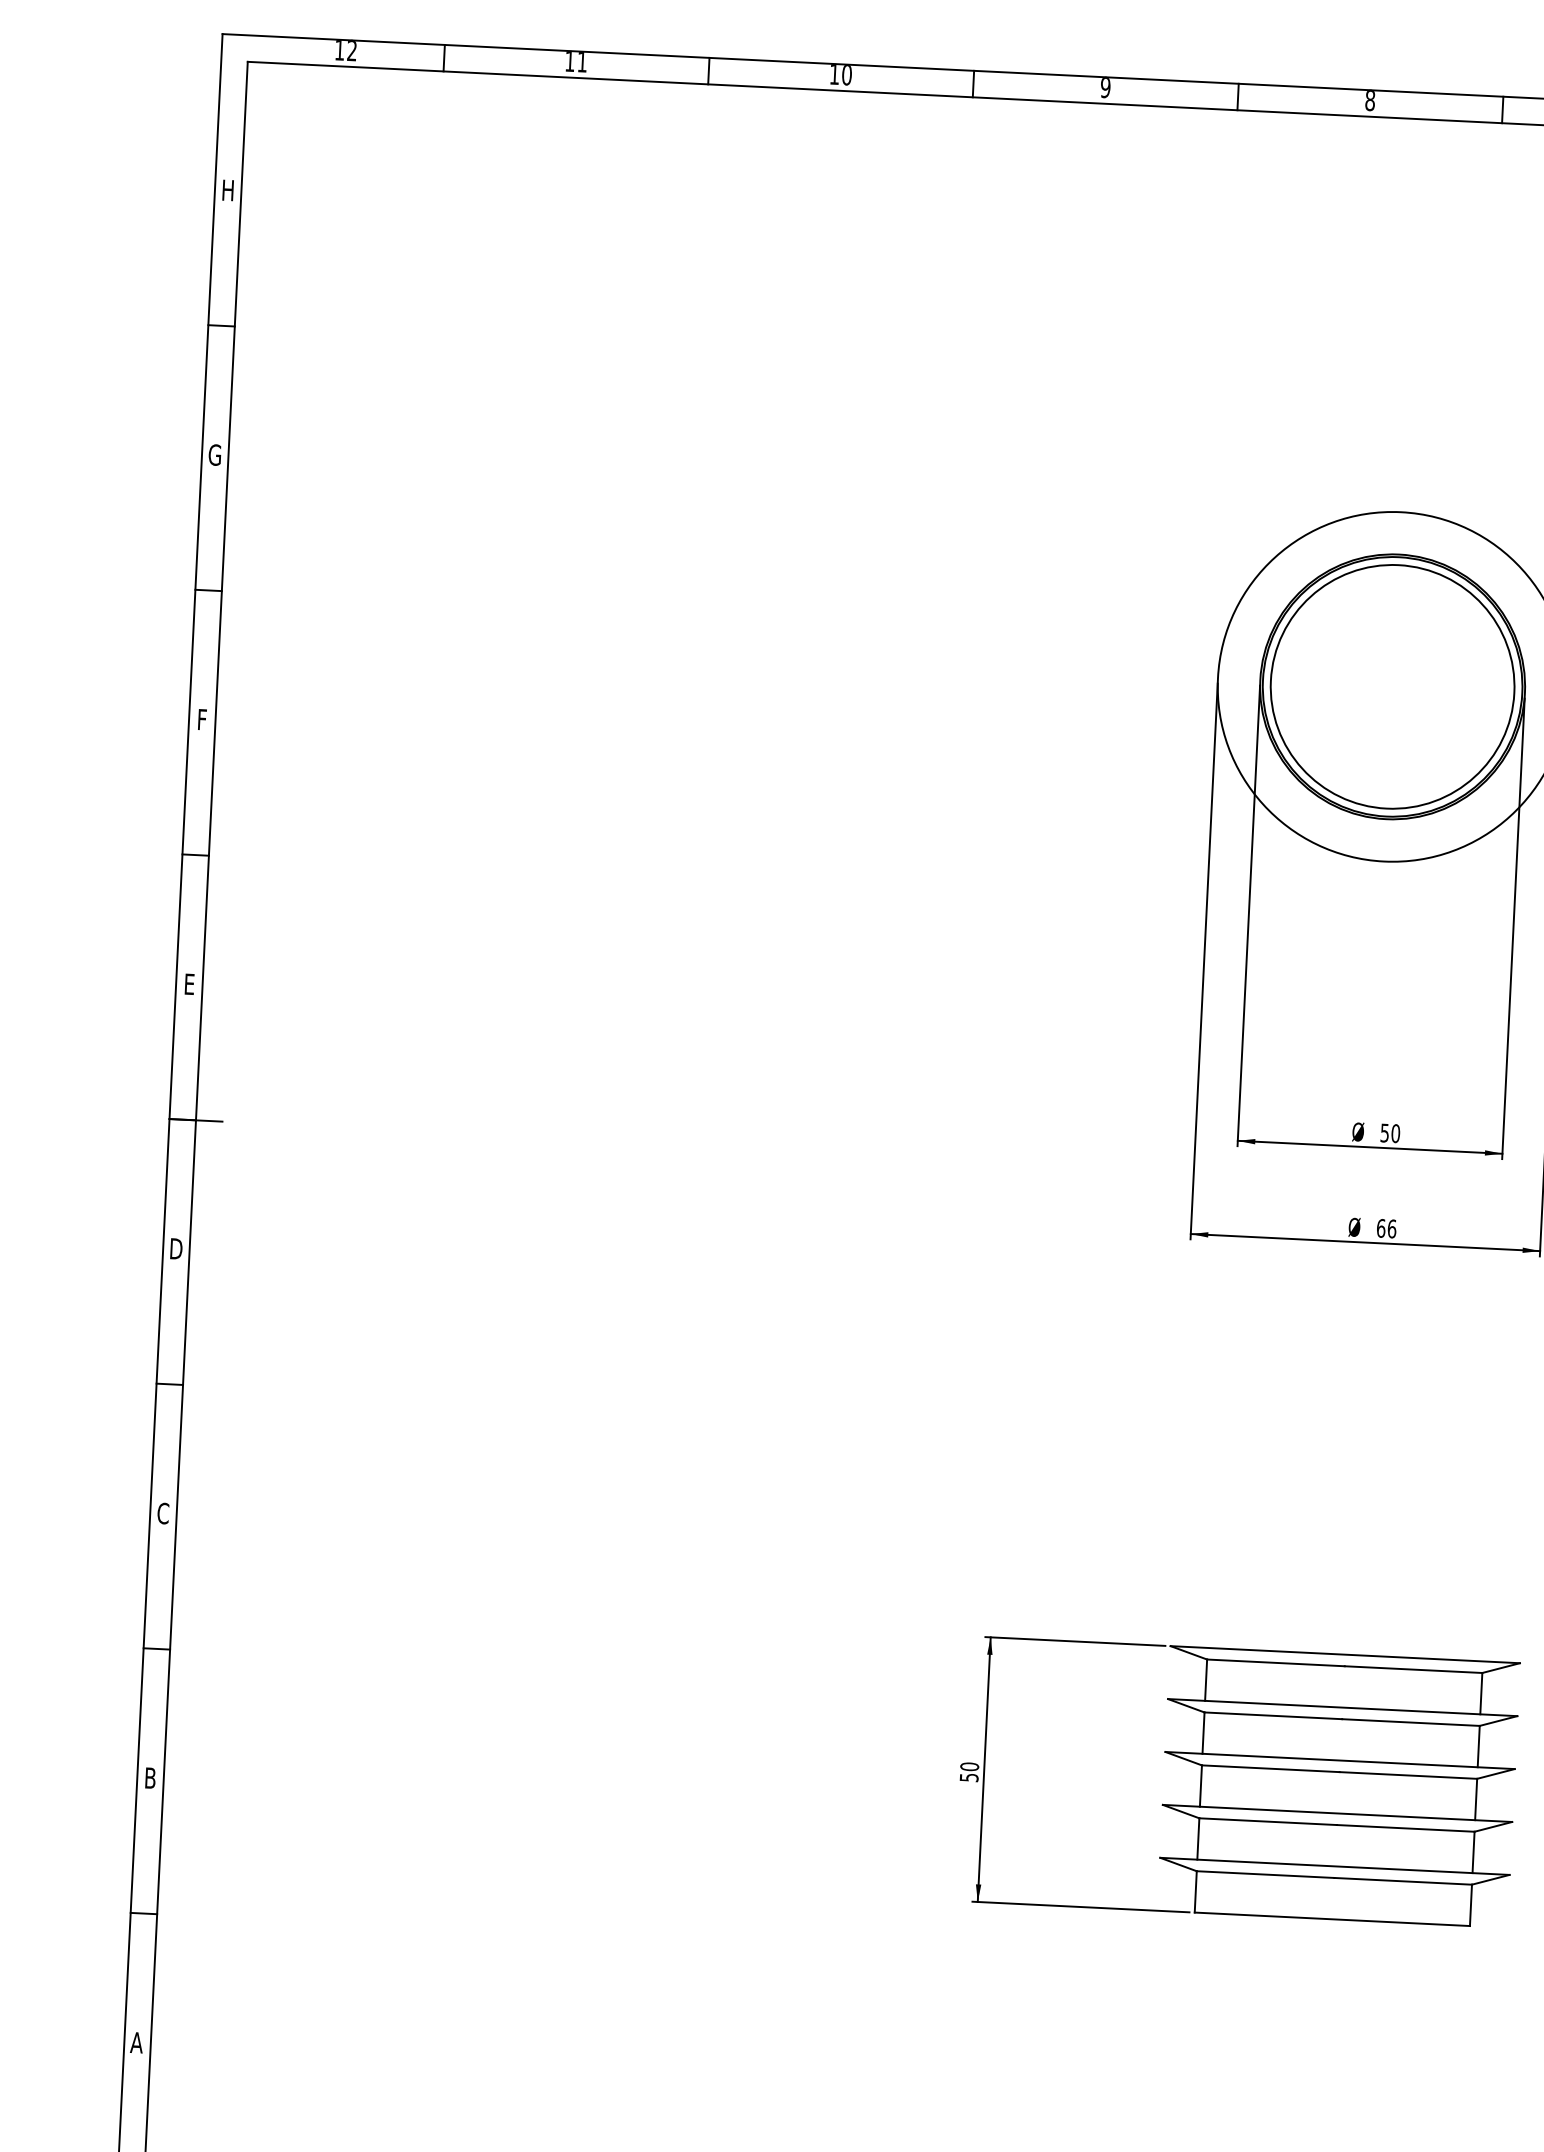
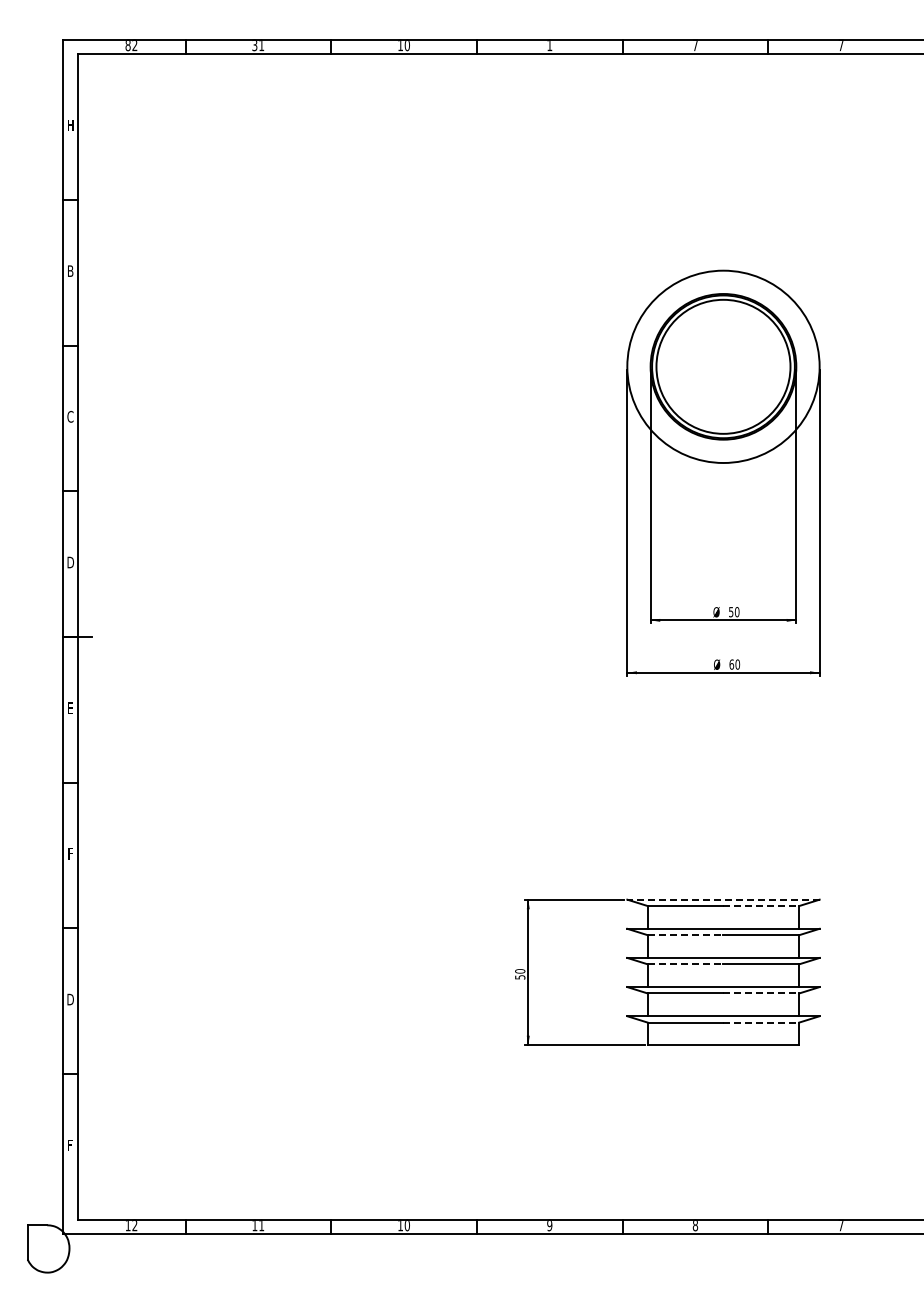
text: (338, 52) -> (127, 46), 12 -> 82
text: (569, 63) -> (254, 46), 11 -> 31
text: (1105, 89) -> (549, 46), 9 -> 1
text: (1370, 102) -> (695, 46), 8 -> 7
text: (215, 455) -> (70, 271), G -> B
text: (202, 719) -> (70, 416), F -> C
text: (189, 984) -> (70, 562), E -> D
text: (1391, 1228) -> (737, 664), 66 -> 60
text: (176, 1247) -> (70, 707), D -> E
text: (163, 1512) -> (70, 853), C -> F
line: (1343, 1654) -> (722, 899), solid -> dashed
line: (1413, 1670) -> (761, 906), solid -> dashed
line: (1273, 1716) -> (685, 935), solid -> dashed
line: (1270, 1769) -> (685, 964), solid -> dashed
text: (150, 1777) -> (70, 999), B -> D
line: (1406, 1828) -> (761, 993), solid -> dashed
line: (1403, 1881) -> (761, 1022), solid -> dashed
text: (135, 2041) -> (69, 1144), A -> F

